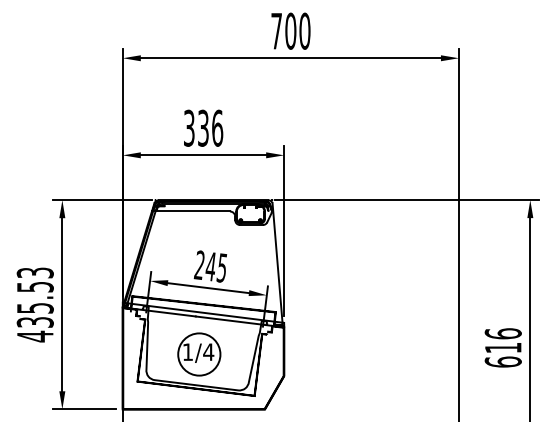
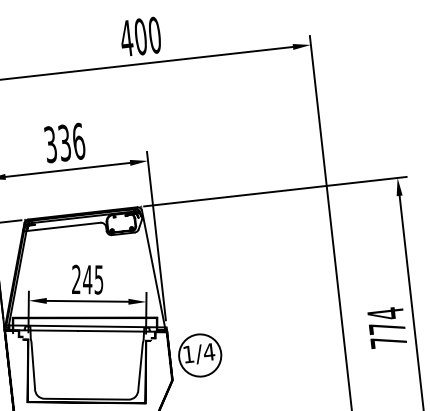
text: (276, 31) -> (126, 38), 700 -> 400
text: (502, 347) -> (386, 327), 616 -> 774
part: (199, 354) -> (200, 355), moved

